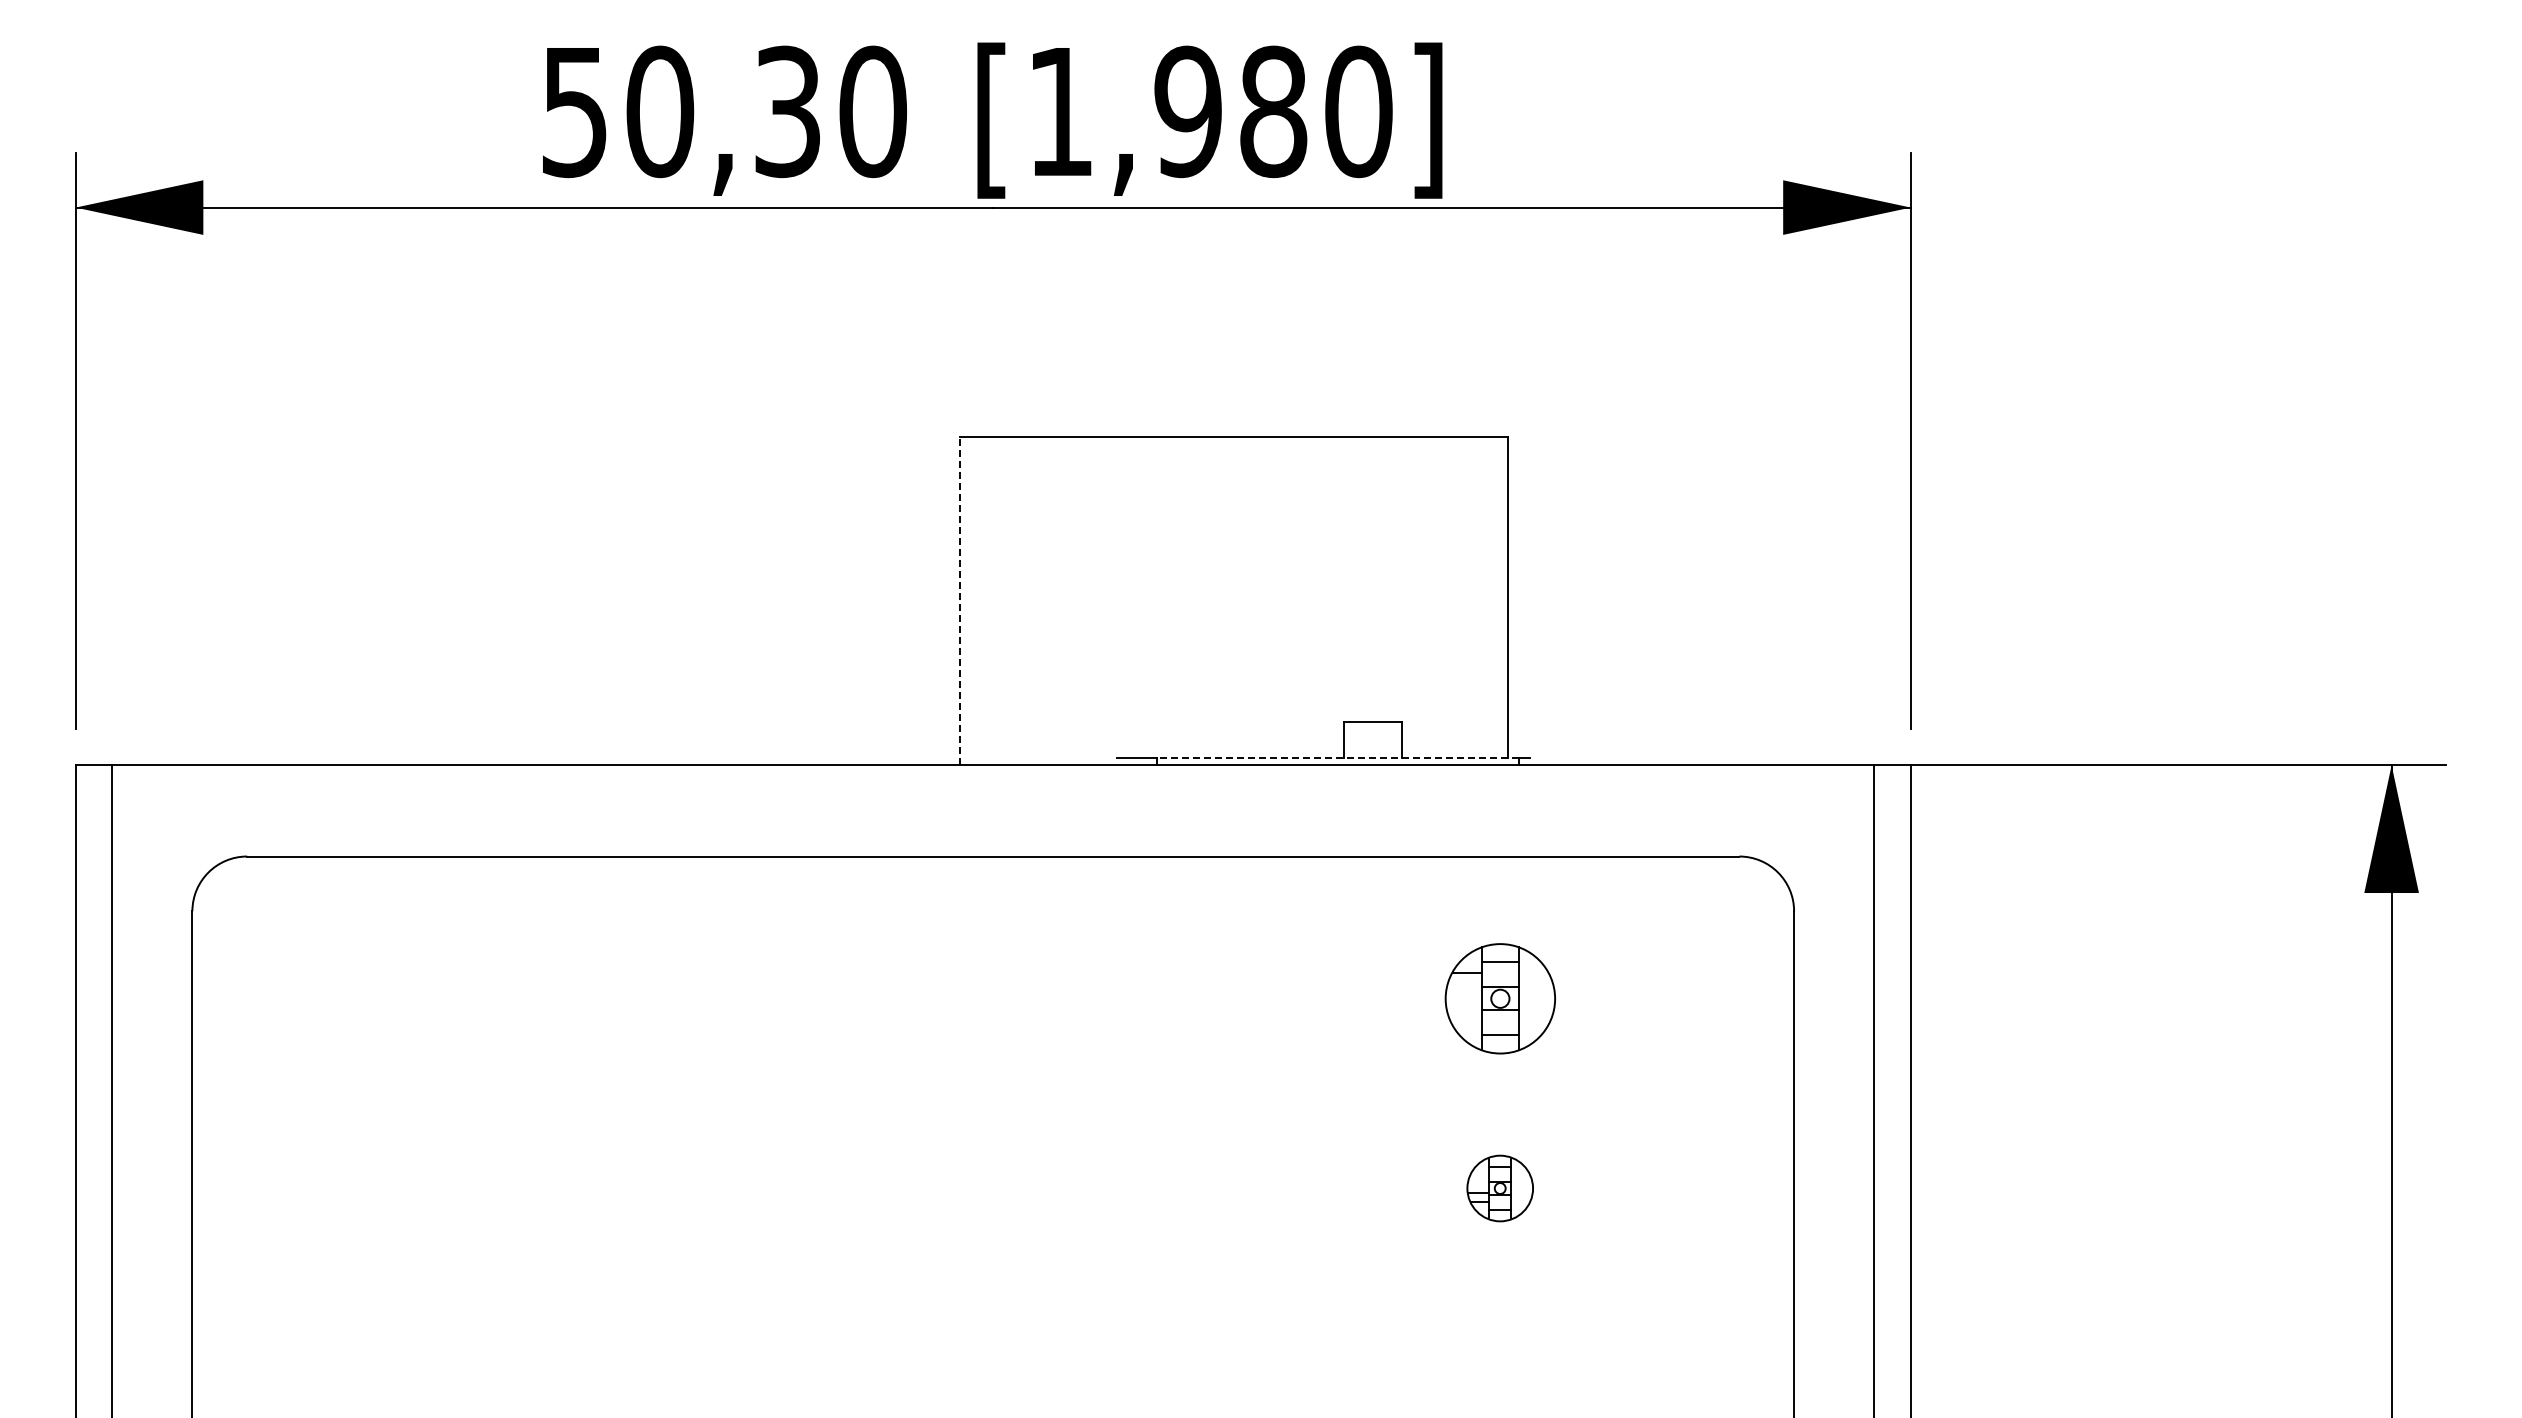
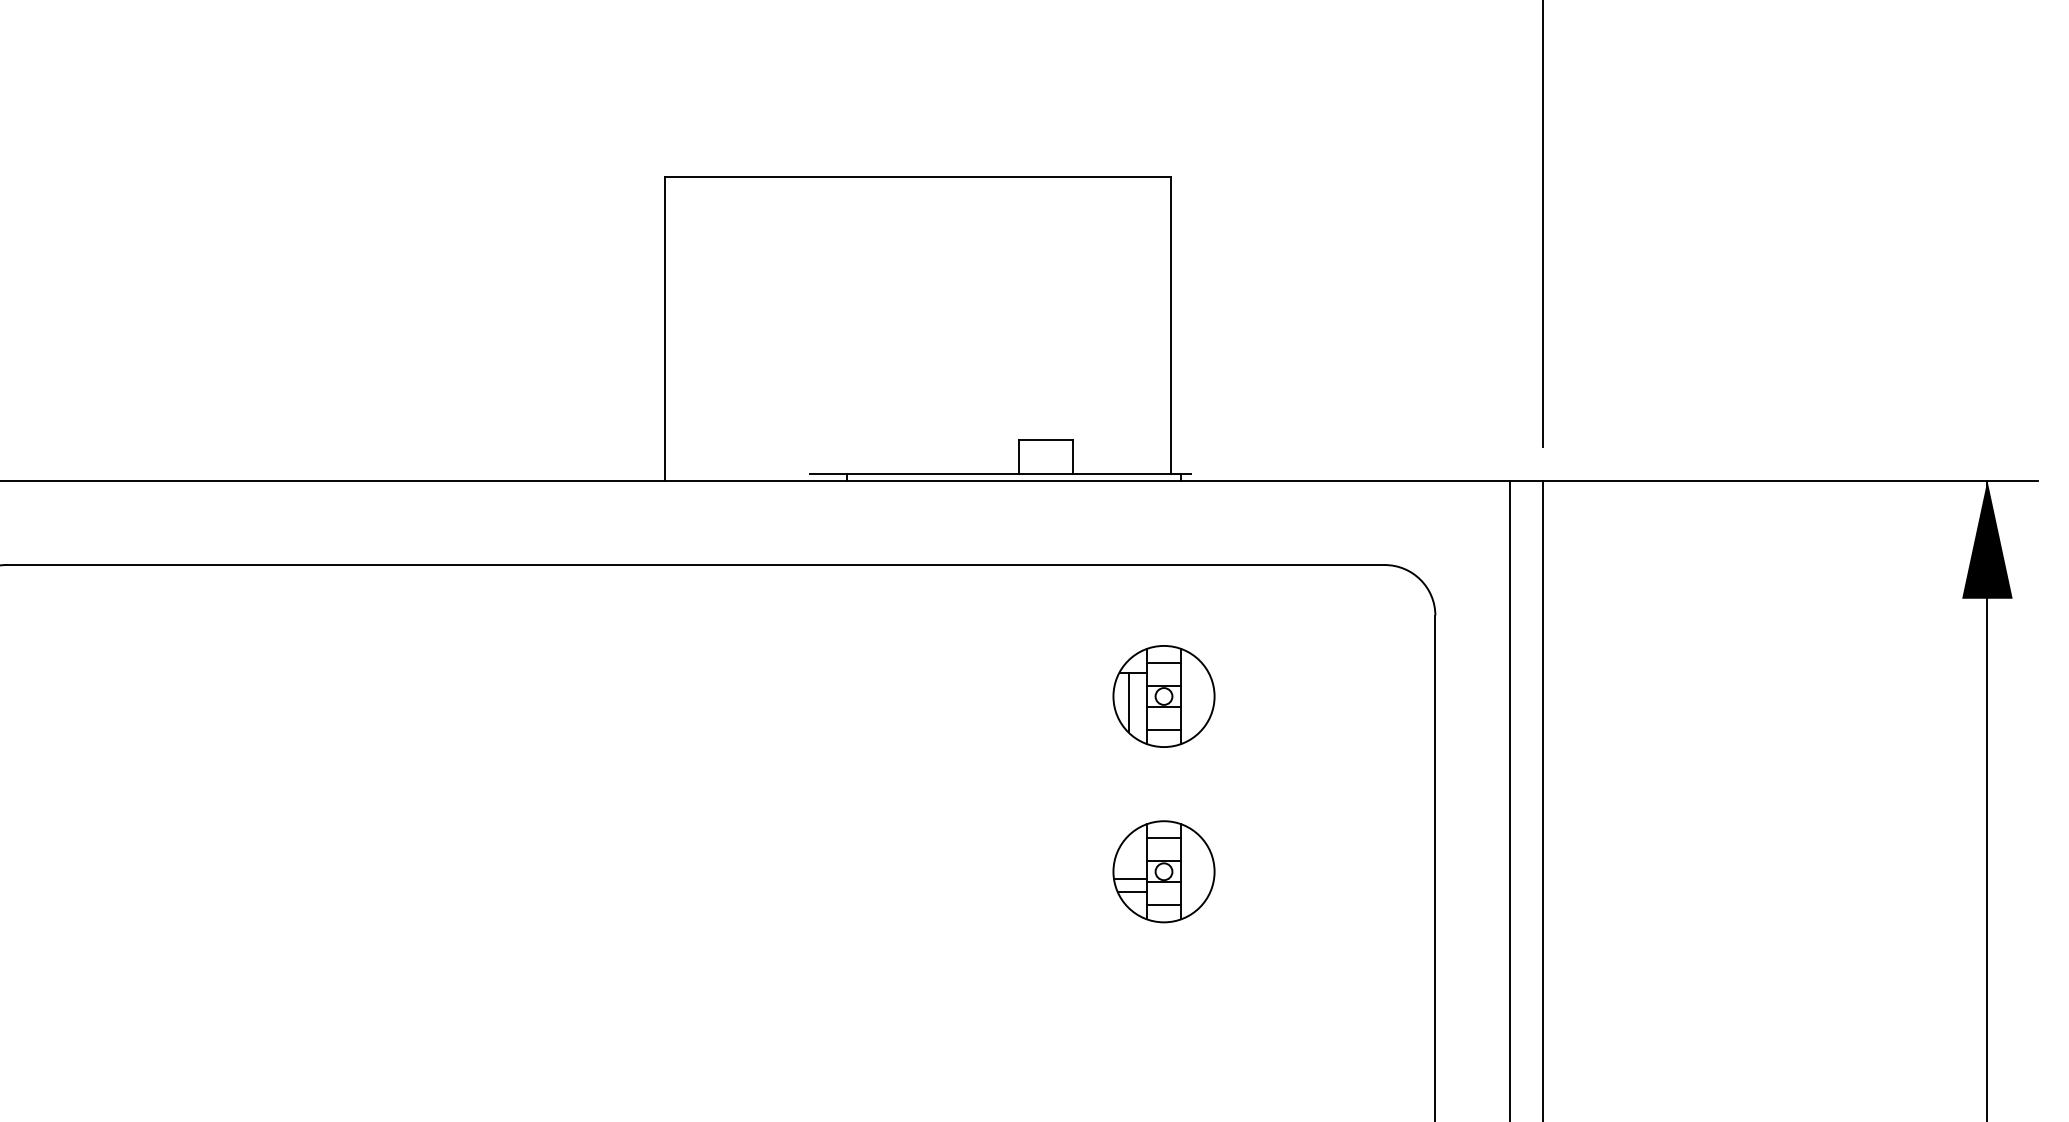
line: (960, 600) -> (665, 328), dashed -> solid
line: (1338, 758) -> (1014, 474), dashed -> solid
line: (1462, 1004) -> (1129, 701), added
part: (1499, 1188) -> (1163, 871), size x1.67

